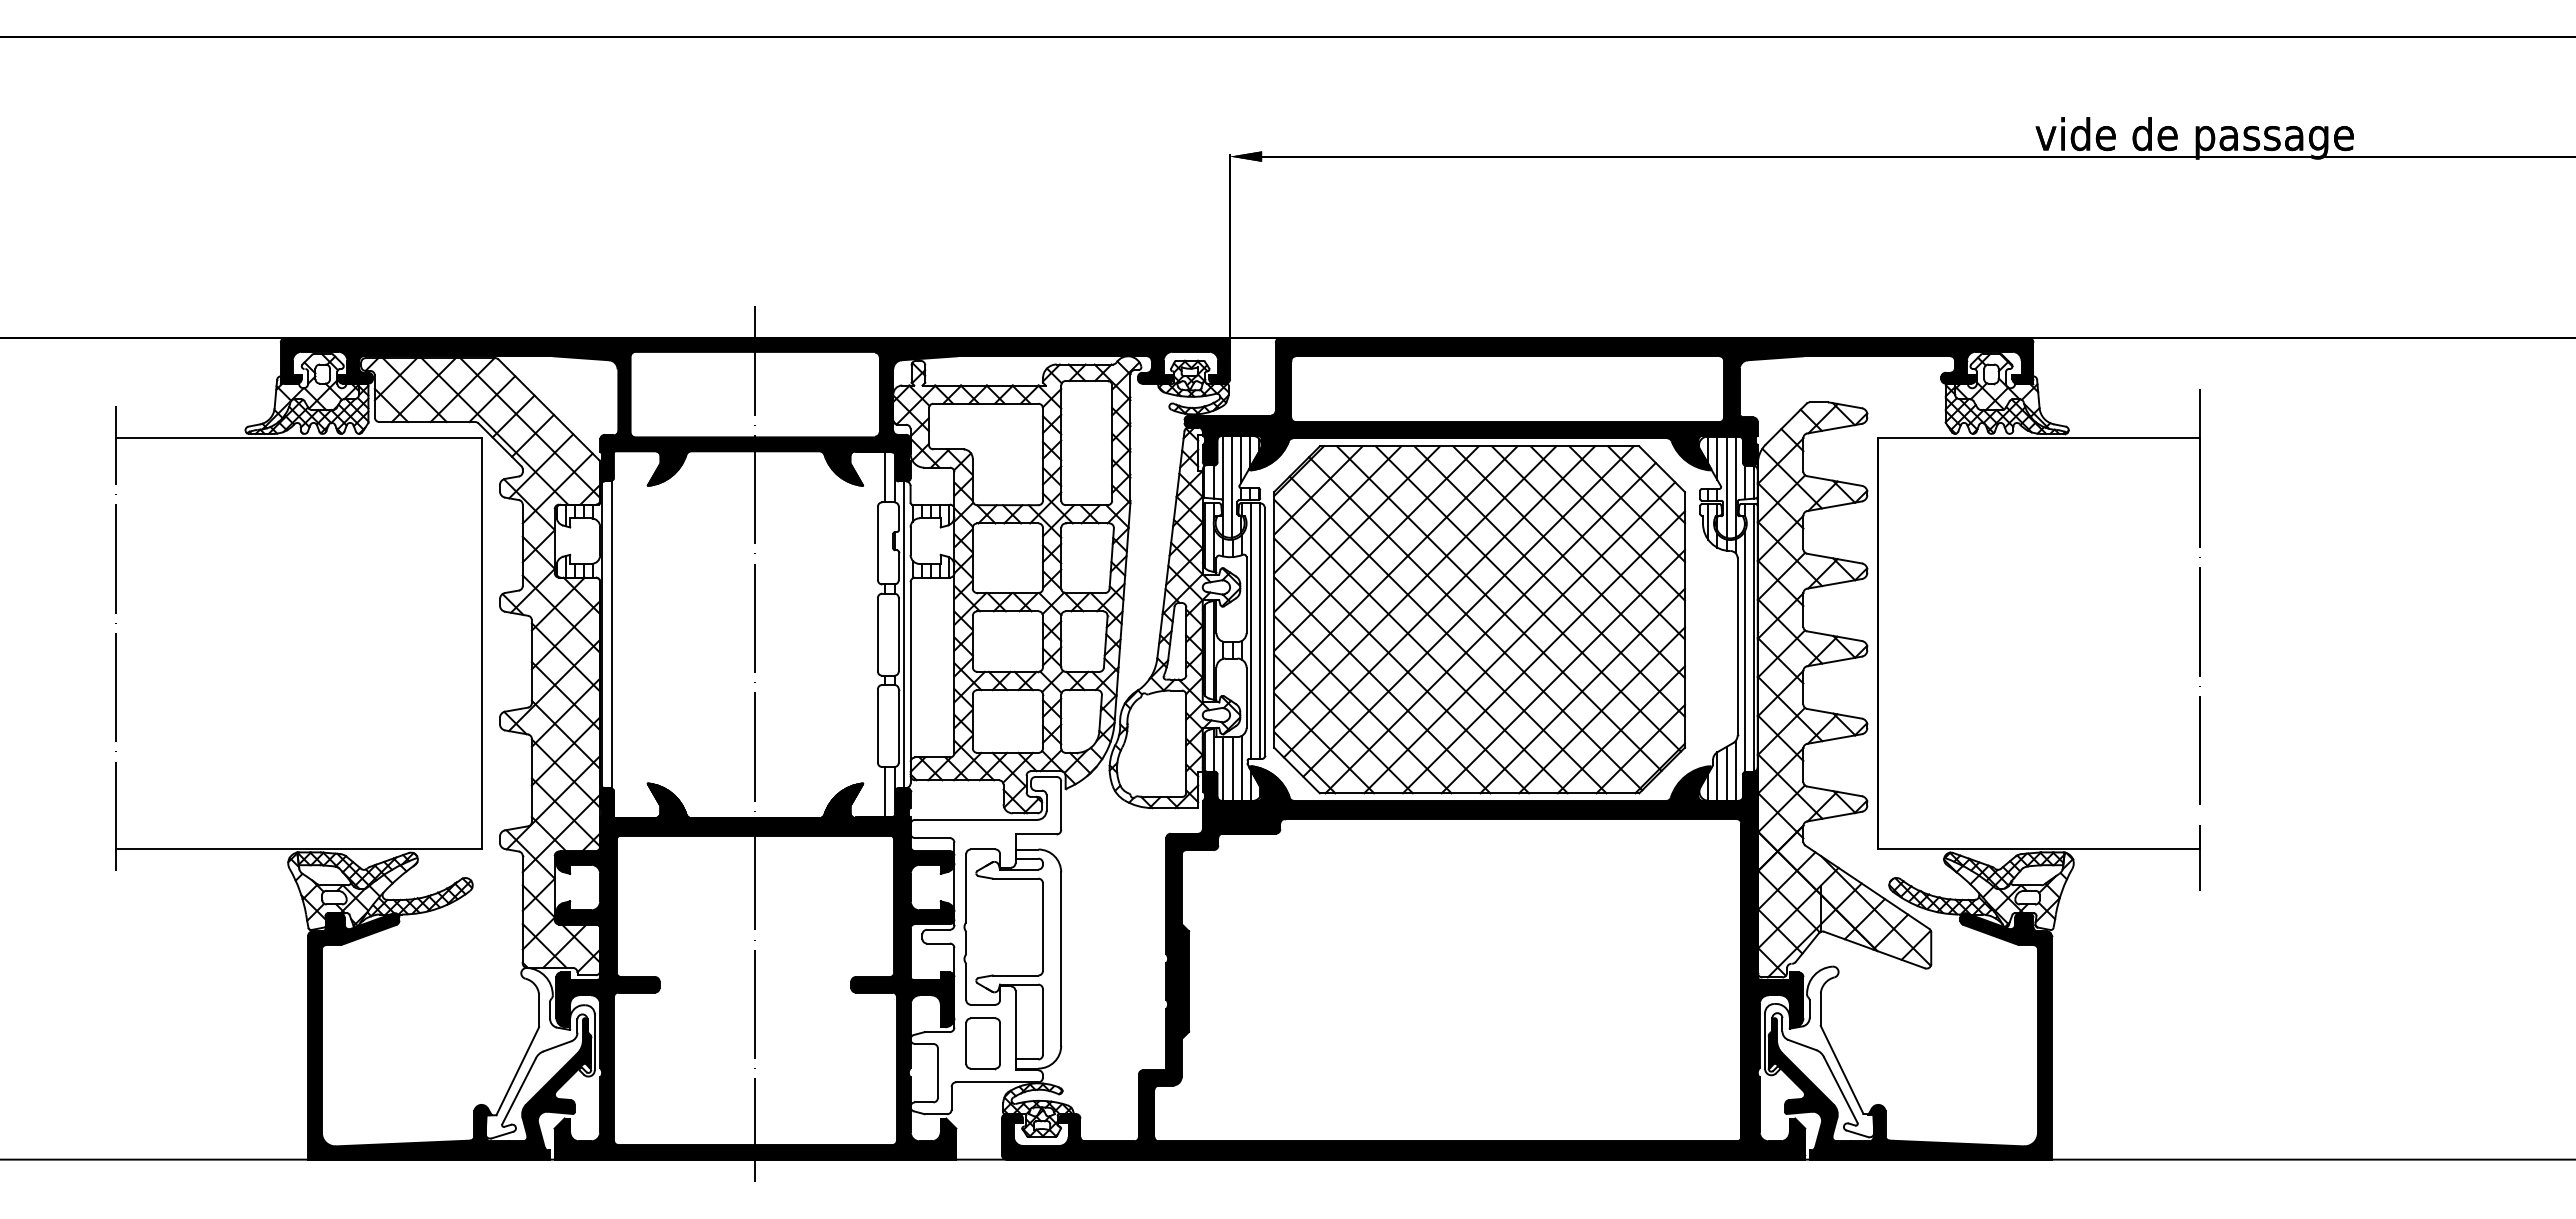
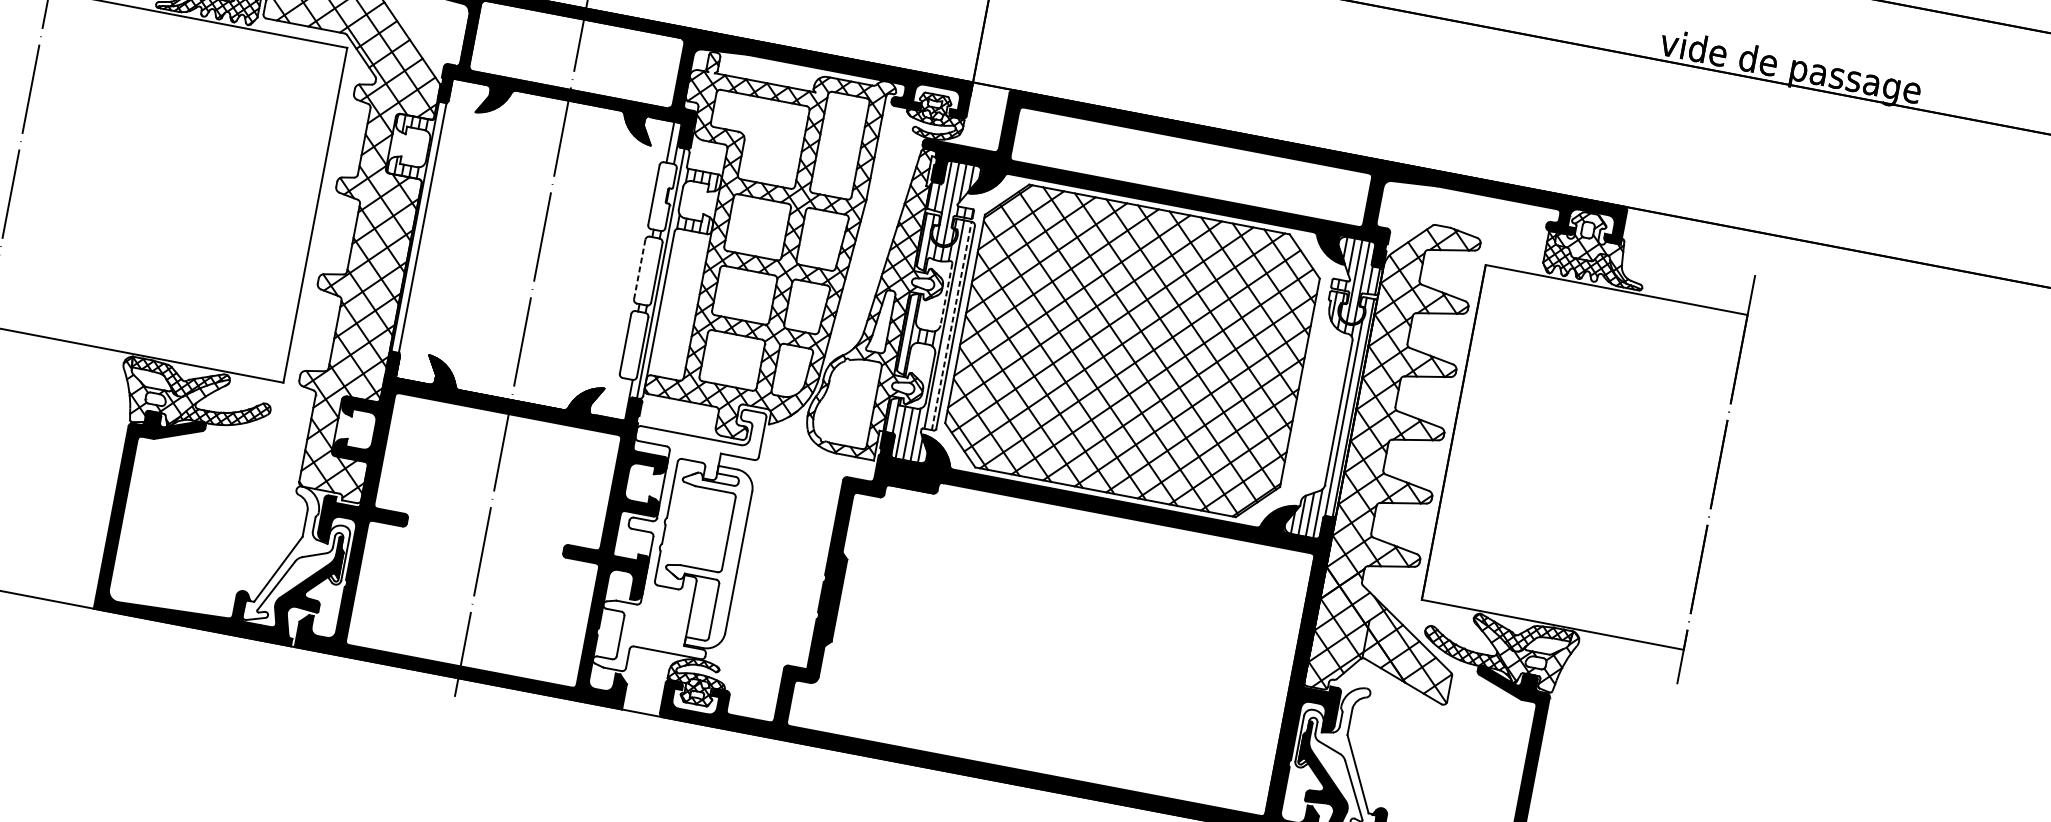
line: (1246, 595) -> (946, 294), solid -> dashed
line: (1259, 631) -> (951, 326), solid -> dashed
line: (877, 634) -> (639, 269), solid -> dashed
line: (885, 792) -> (621, 399), removed
part: (982, 1043) -> (661, 618), removed

